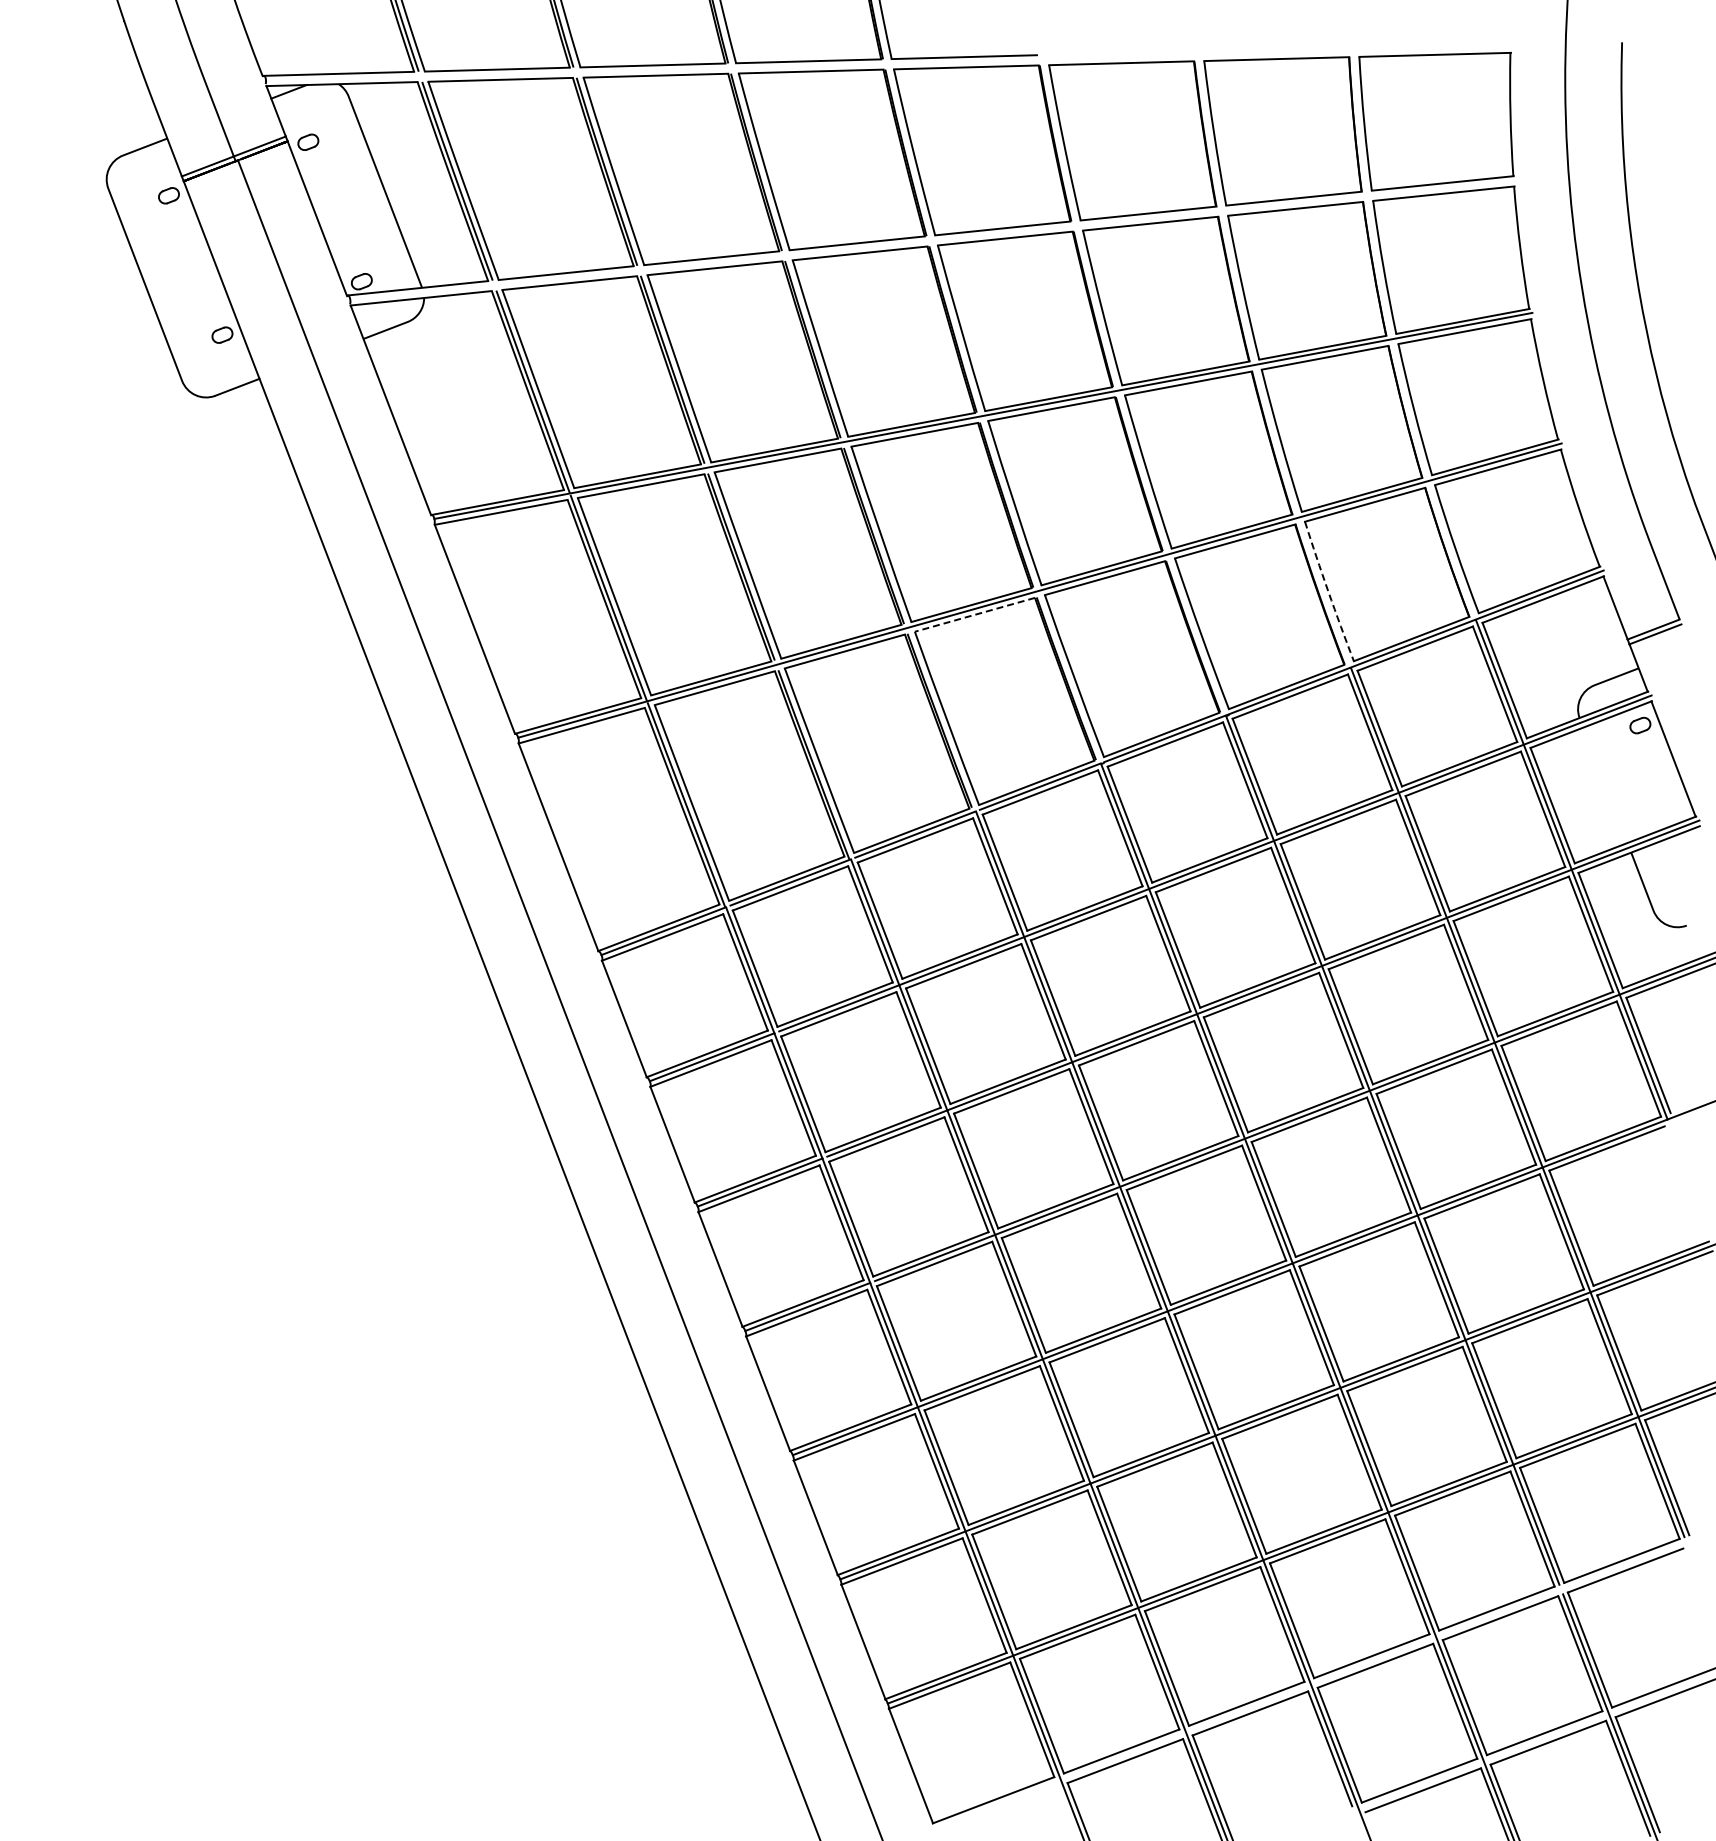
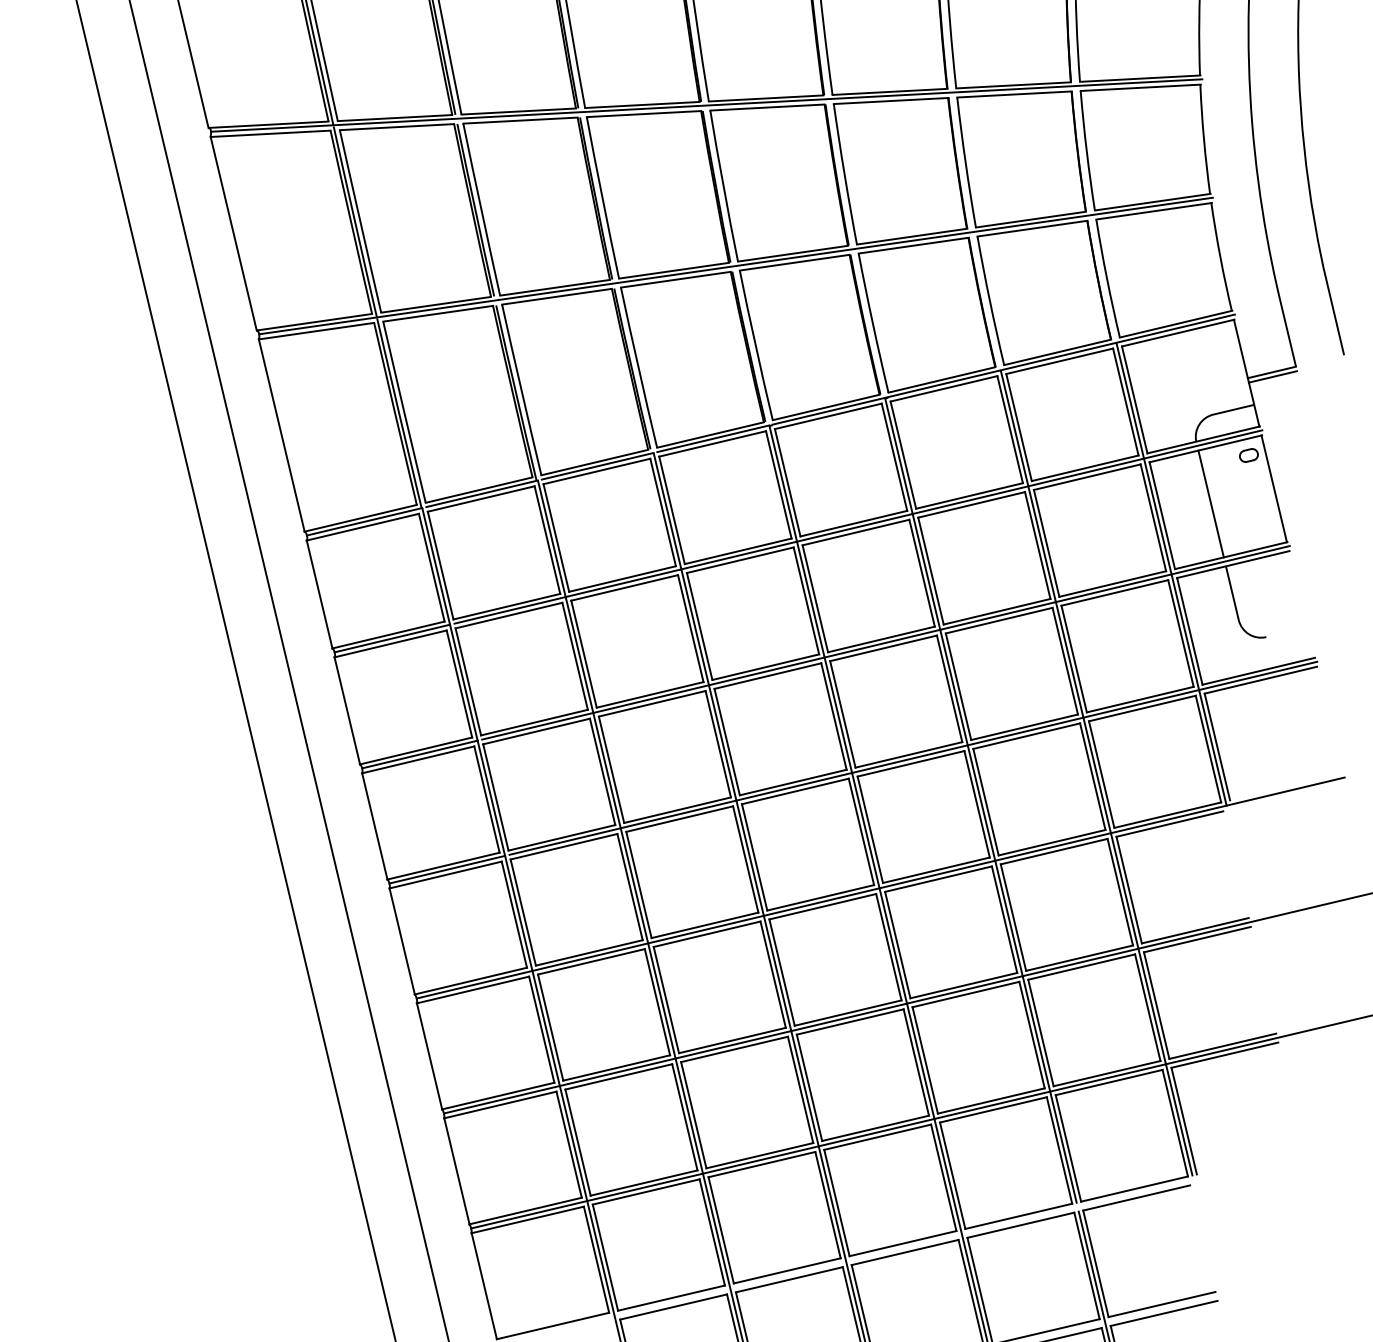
arc: (1328, 591) -> (990, 300), dashed -> solid
line: (974, 614) -> (675, 279), dashed -> solid
line: (1605, 785) -> (1211, 504), added

